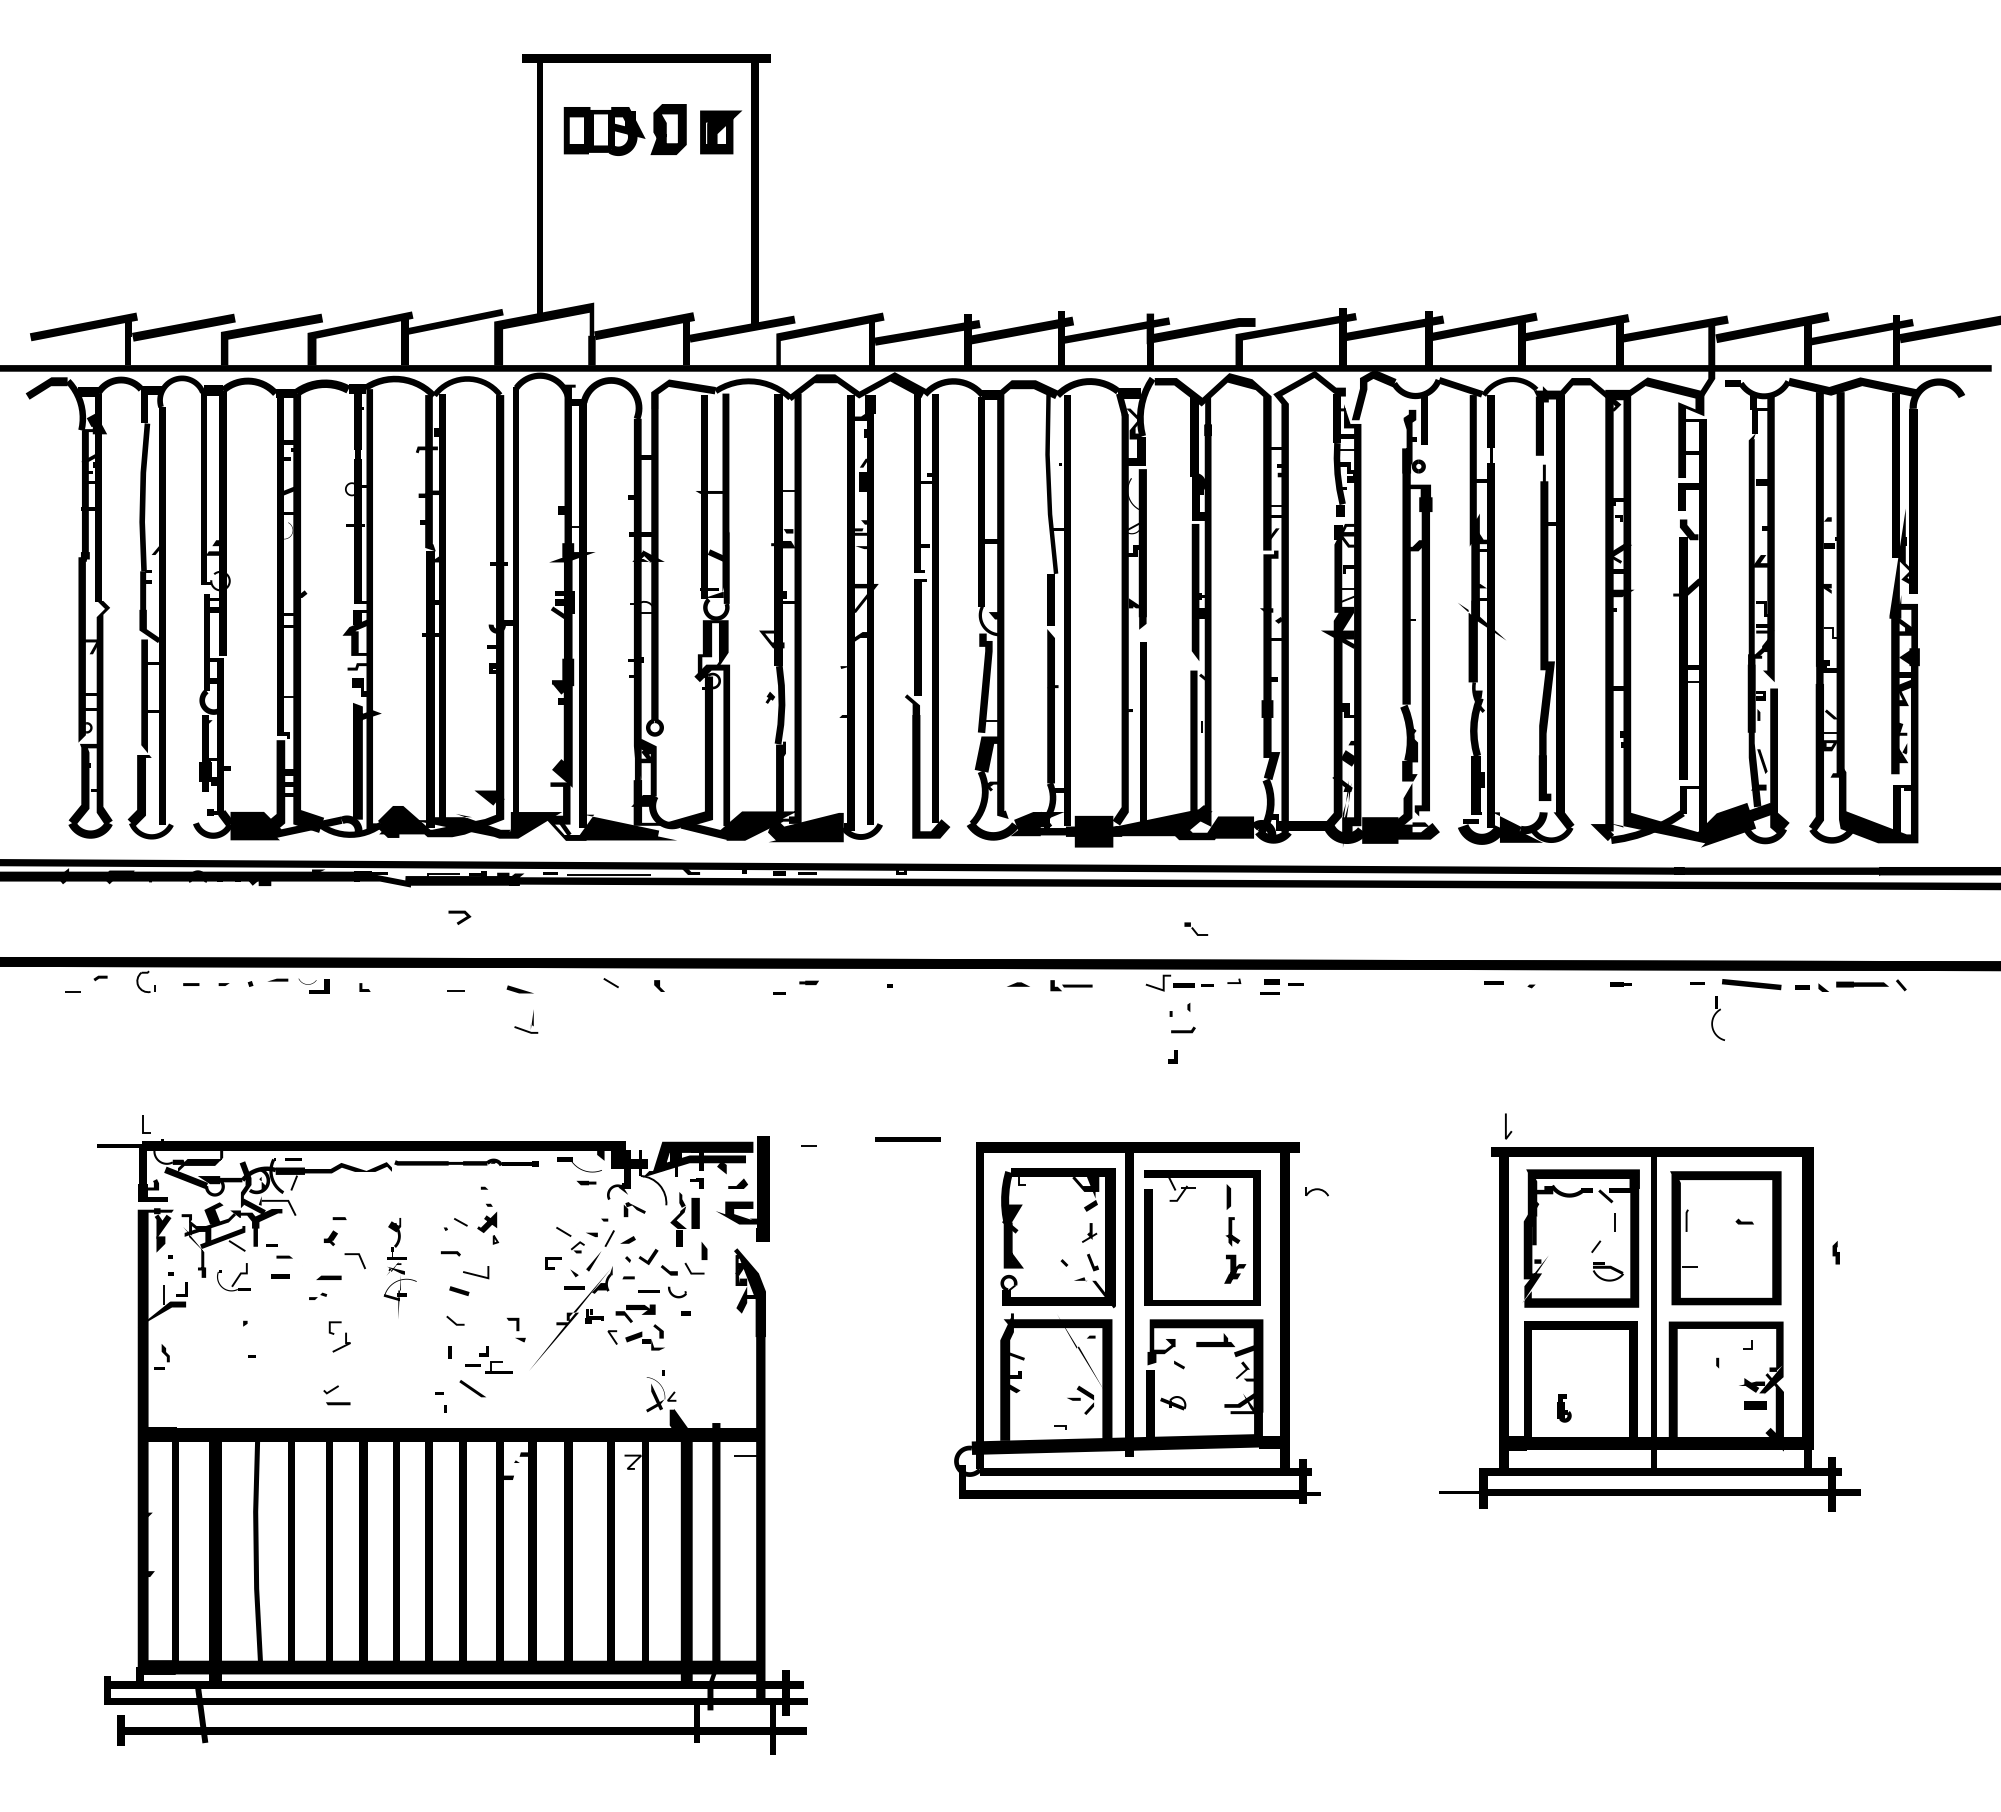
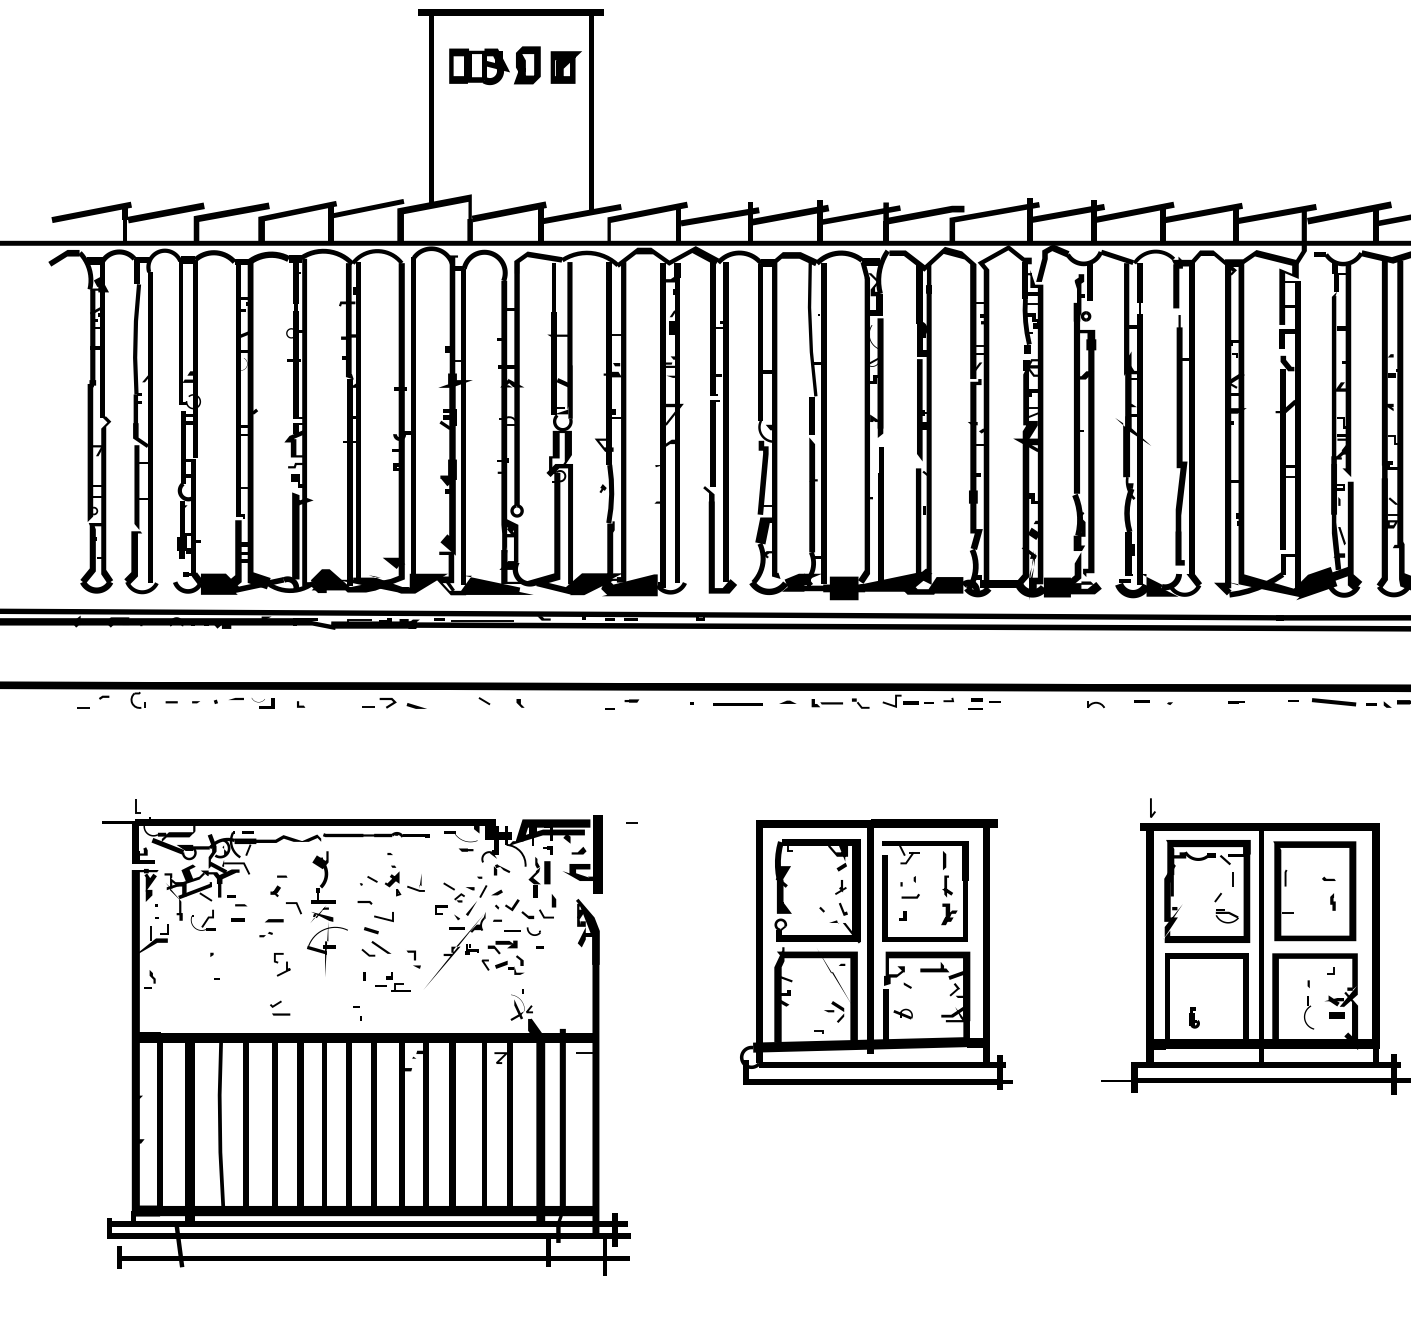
line: (461, 919) -> (389, 704), moved
part: (1196, 928) -> (860, 702), moved
part: (1717, 1018) -> (1308, 1012), moved
part: (526, 1021) -> (416, 882), moved
part: (1181, 1033) -> (909, 898), moved
line: (907, 1139) -> (737, 704), moved
part: (1316, 1191) -> (1095, 704), moved
curve: (1835, 1252) -> (1332, 901), moved
part: (399, 1267) -> (326, 913), size x1.67
line: (472, 1388) -> (381, 947), moved

